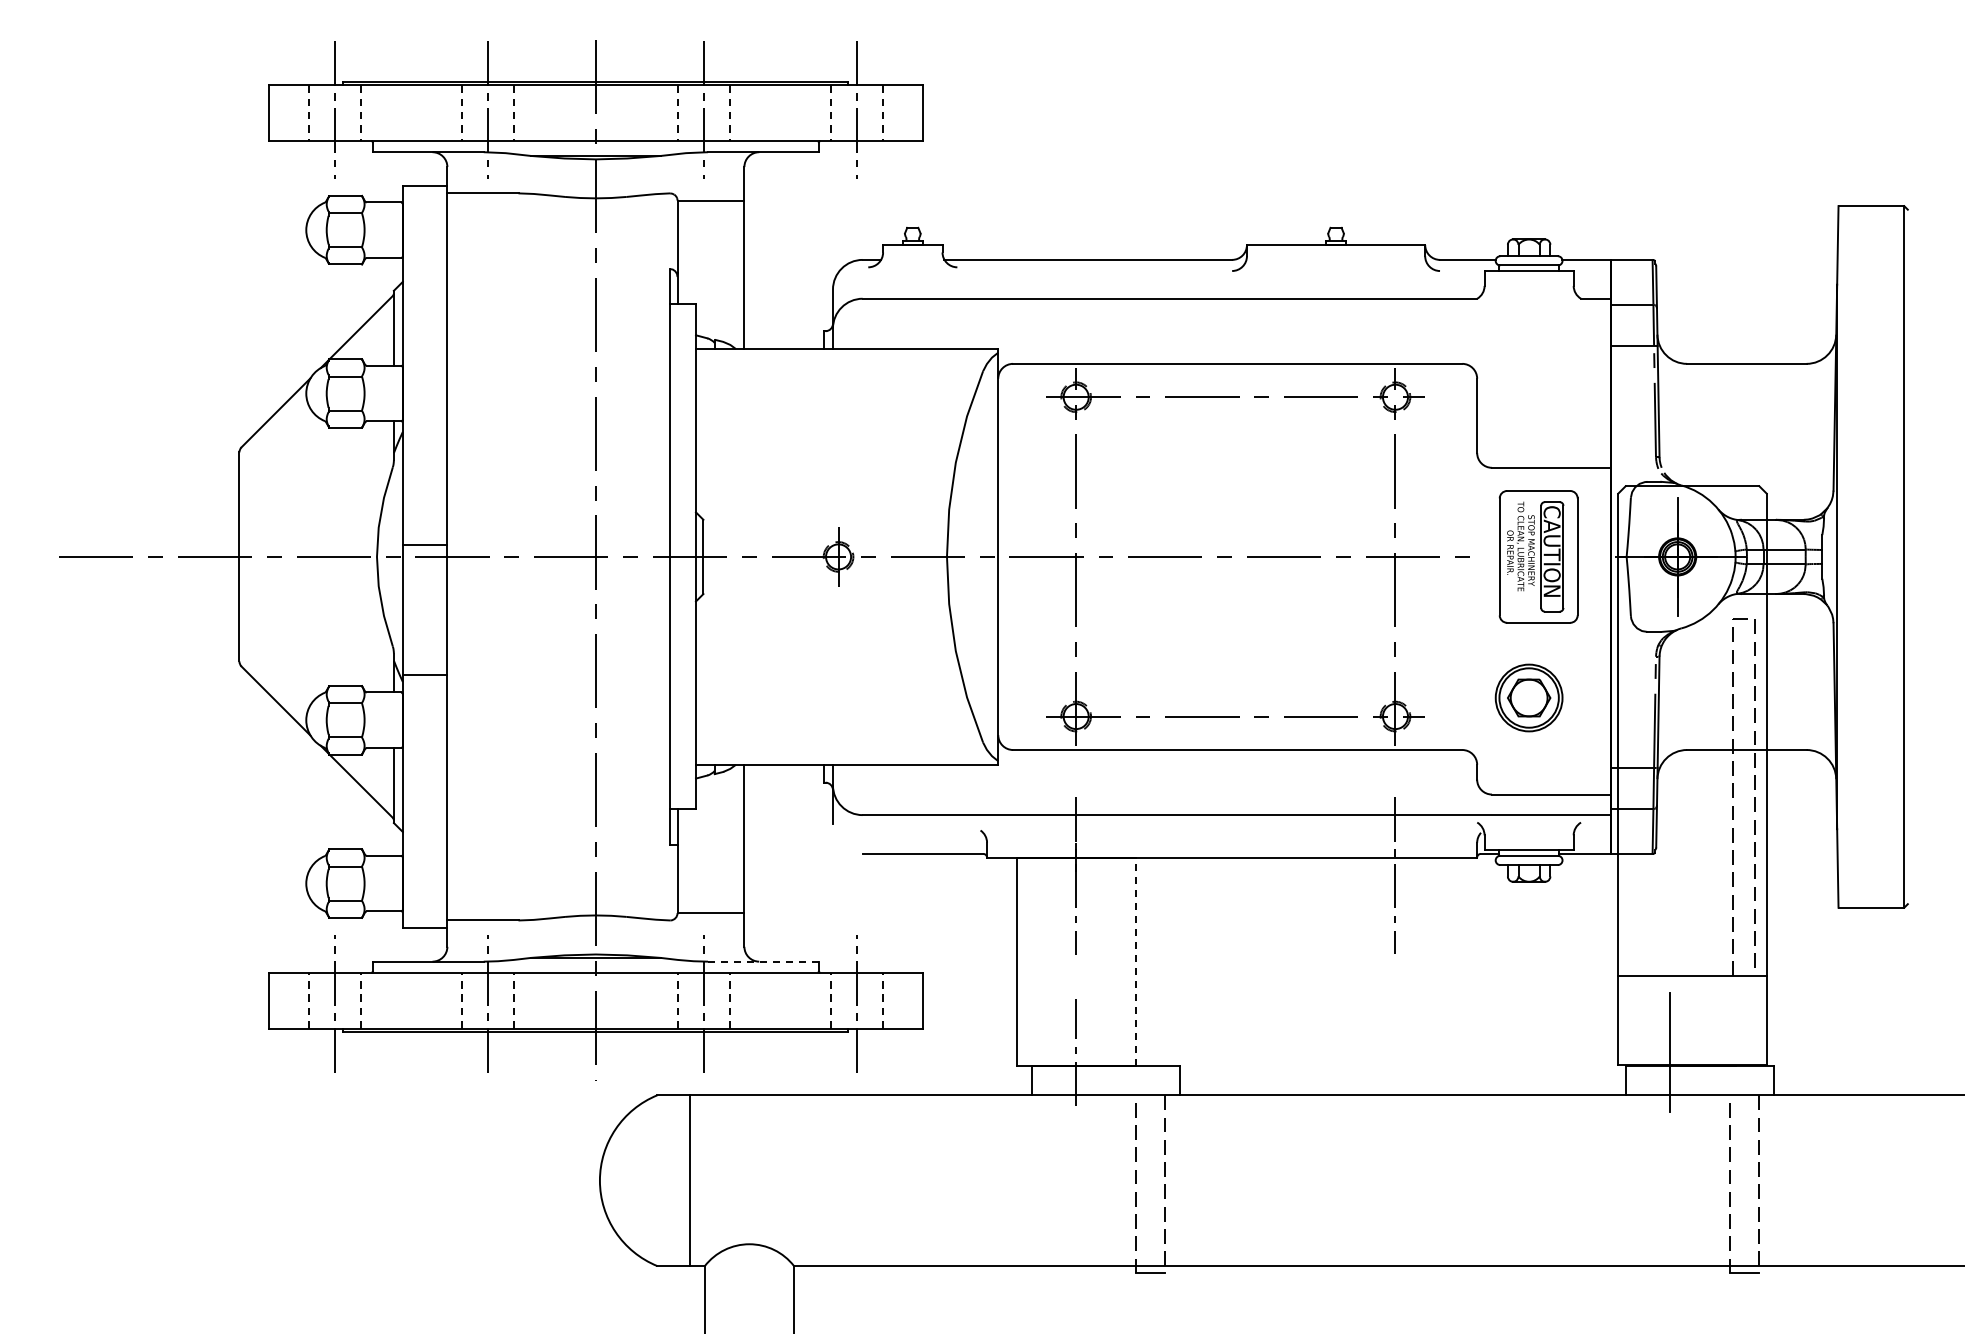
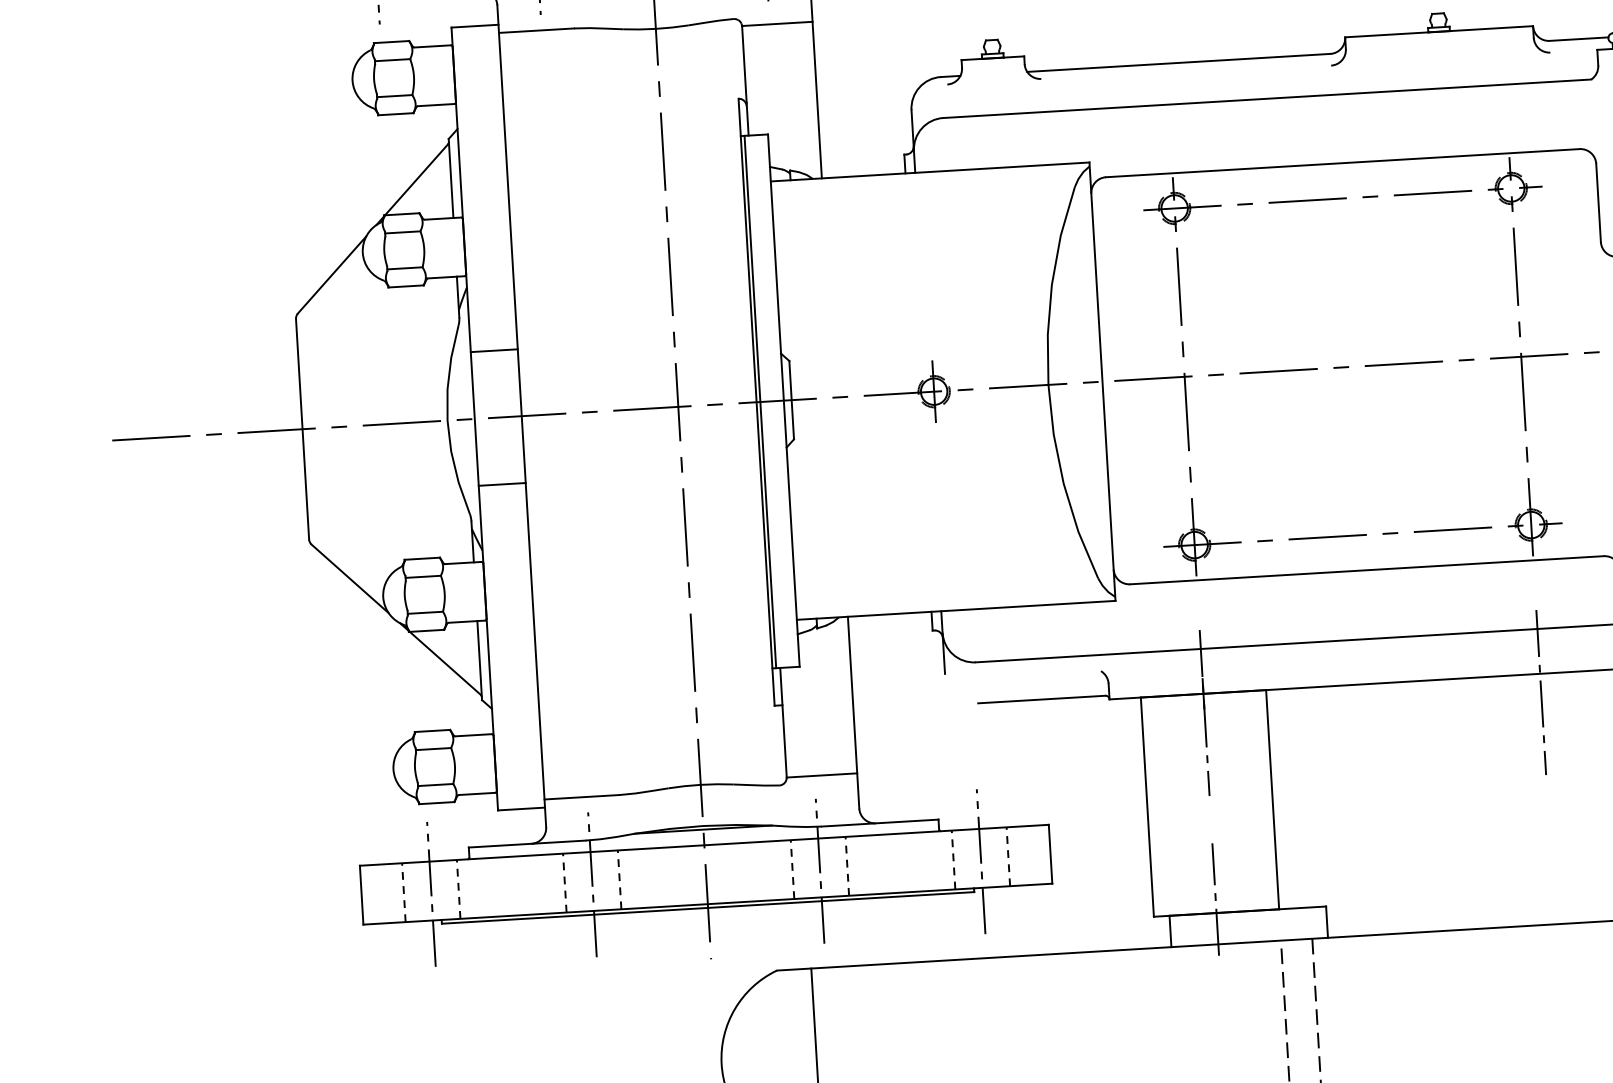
line: (424, 545) -> (493, 350), moved
line: (673, 556) -> (760, 401), added
line: (424, 675) -> (501, 484), moved
line: (762, 961) -> (879, 822), dashed -> solid
line: (1135, 961) -> (1272, 799), dashed -> solid

